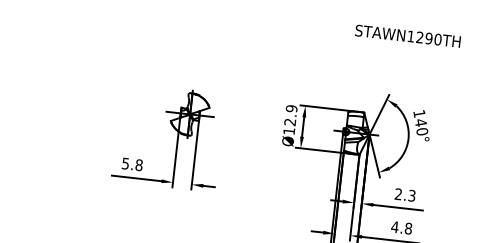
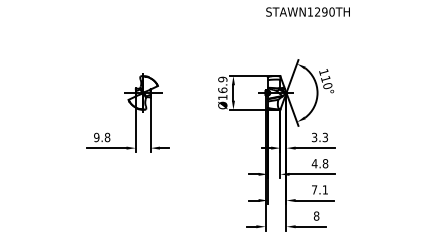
text: (289, 122) -> (222, 90), Ø12.9 -> Ø16.9
text: (420, 123) -> (325, 79), 140° -> 110°
text: (125, 162) -> (96, 136), 5.8 -> 9.8
text: (398, 194) -> (314, 137), 2.3 -> 3.3

